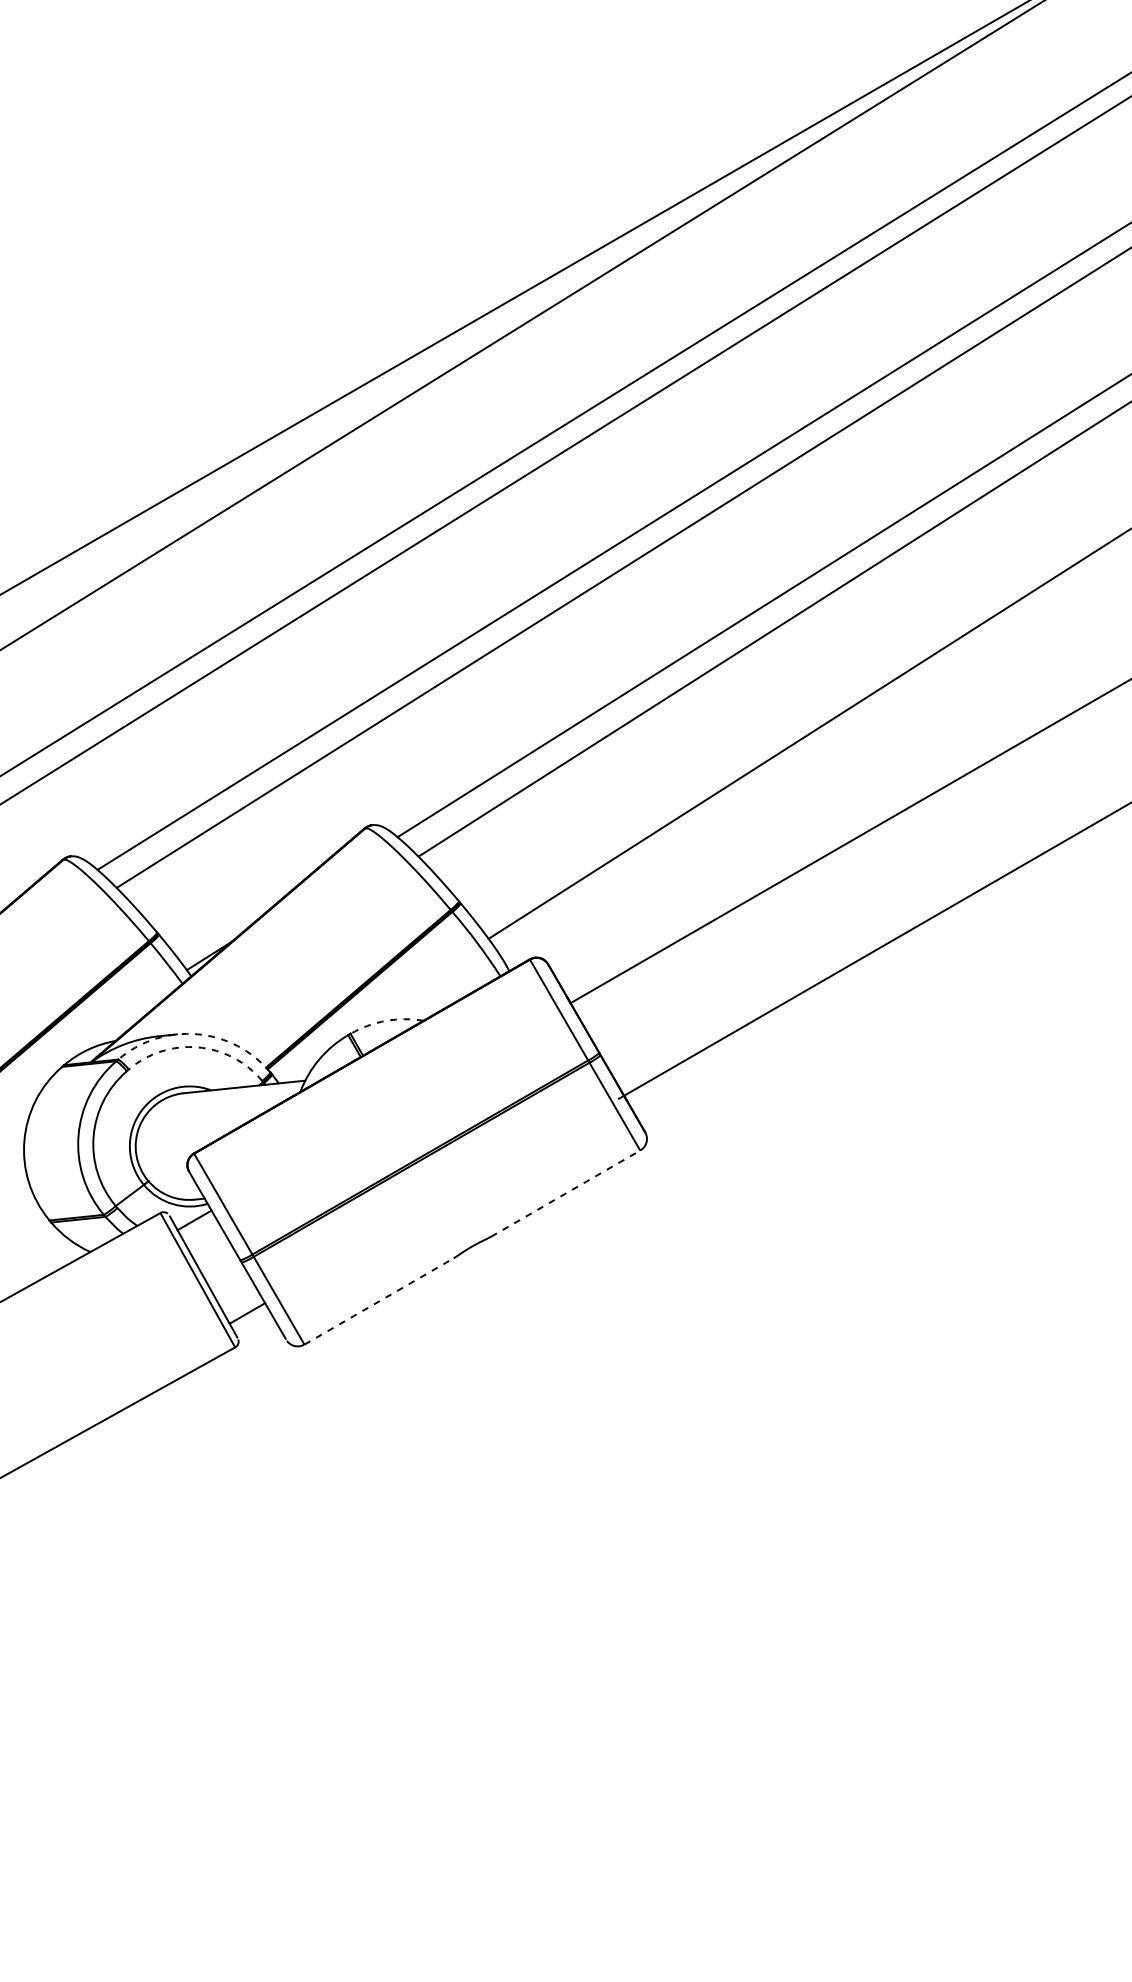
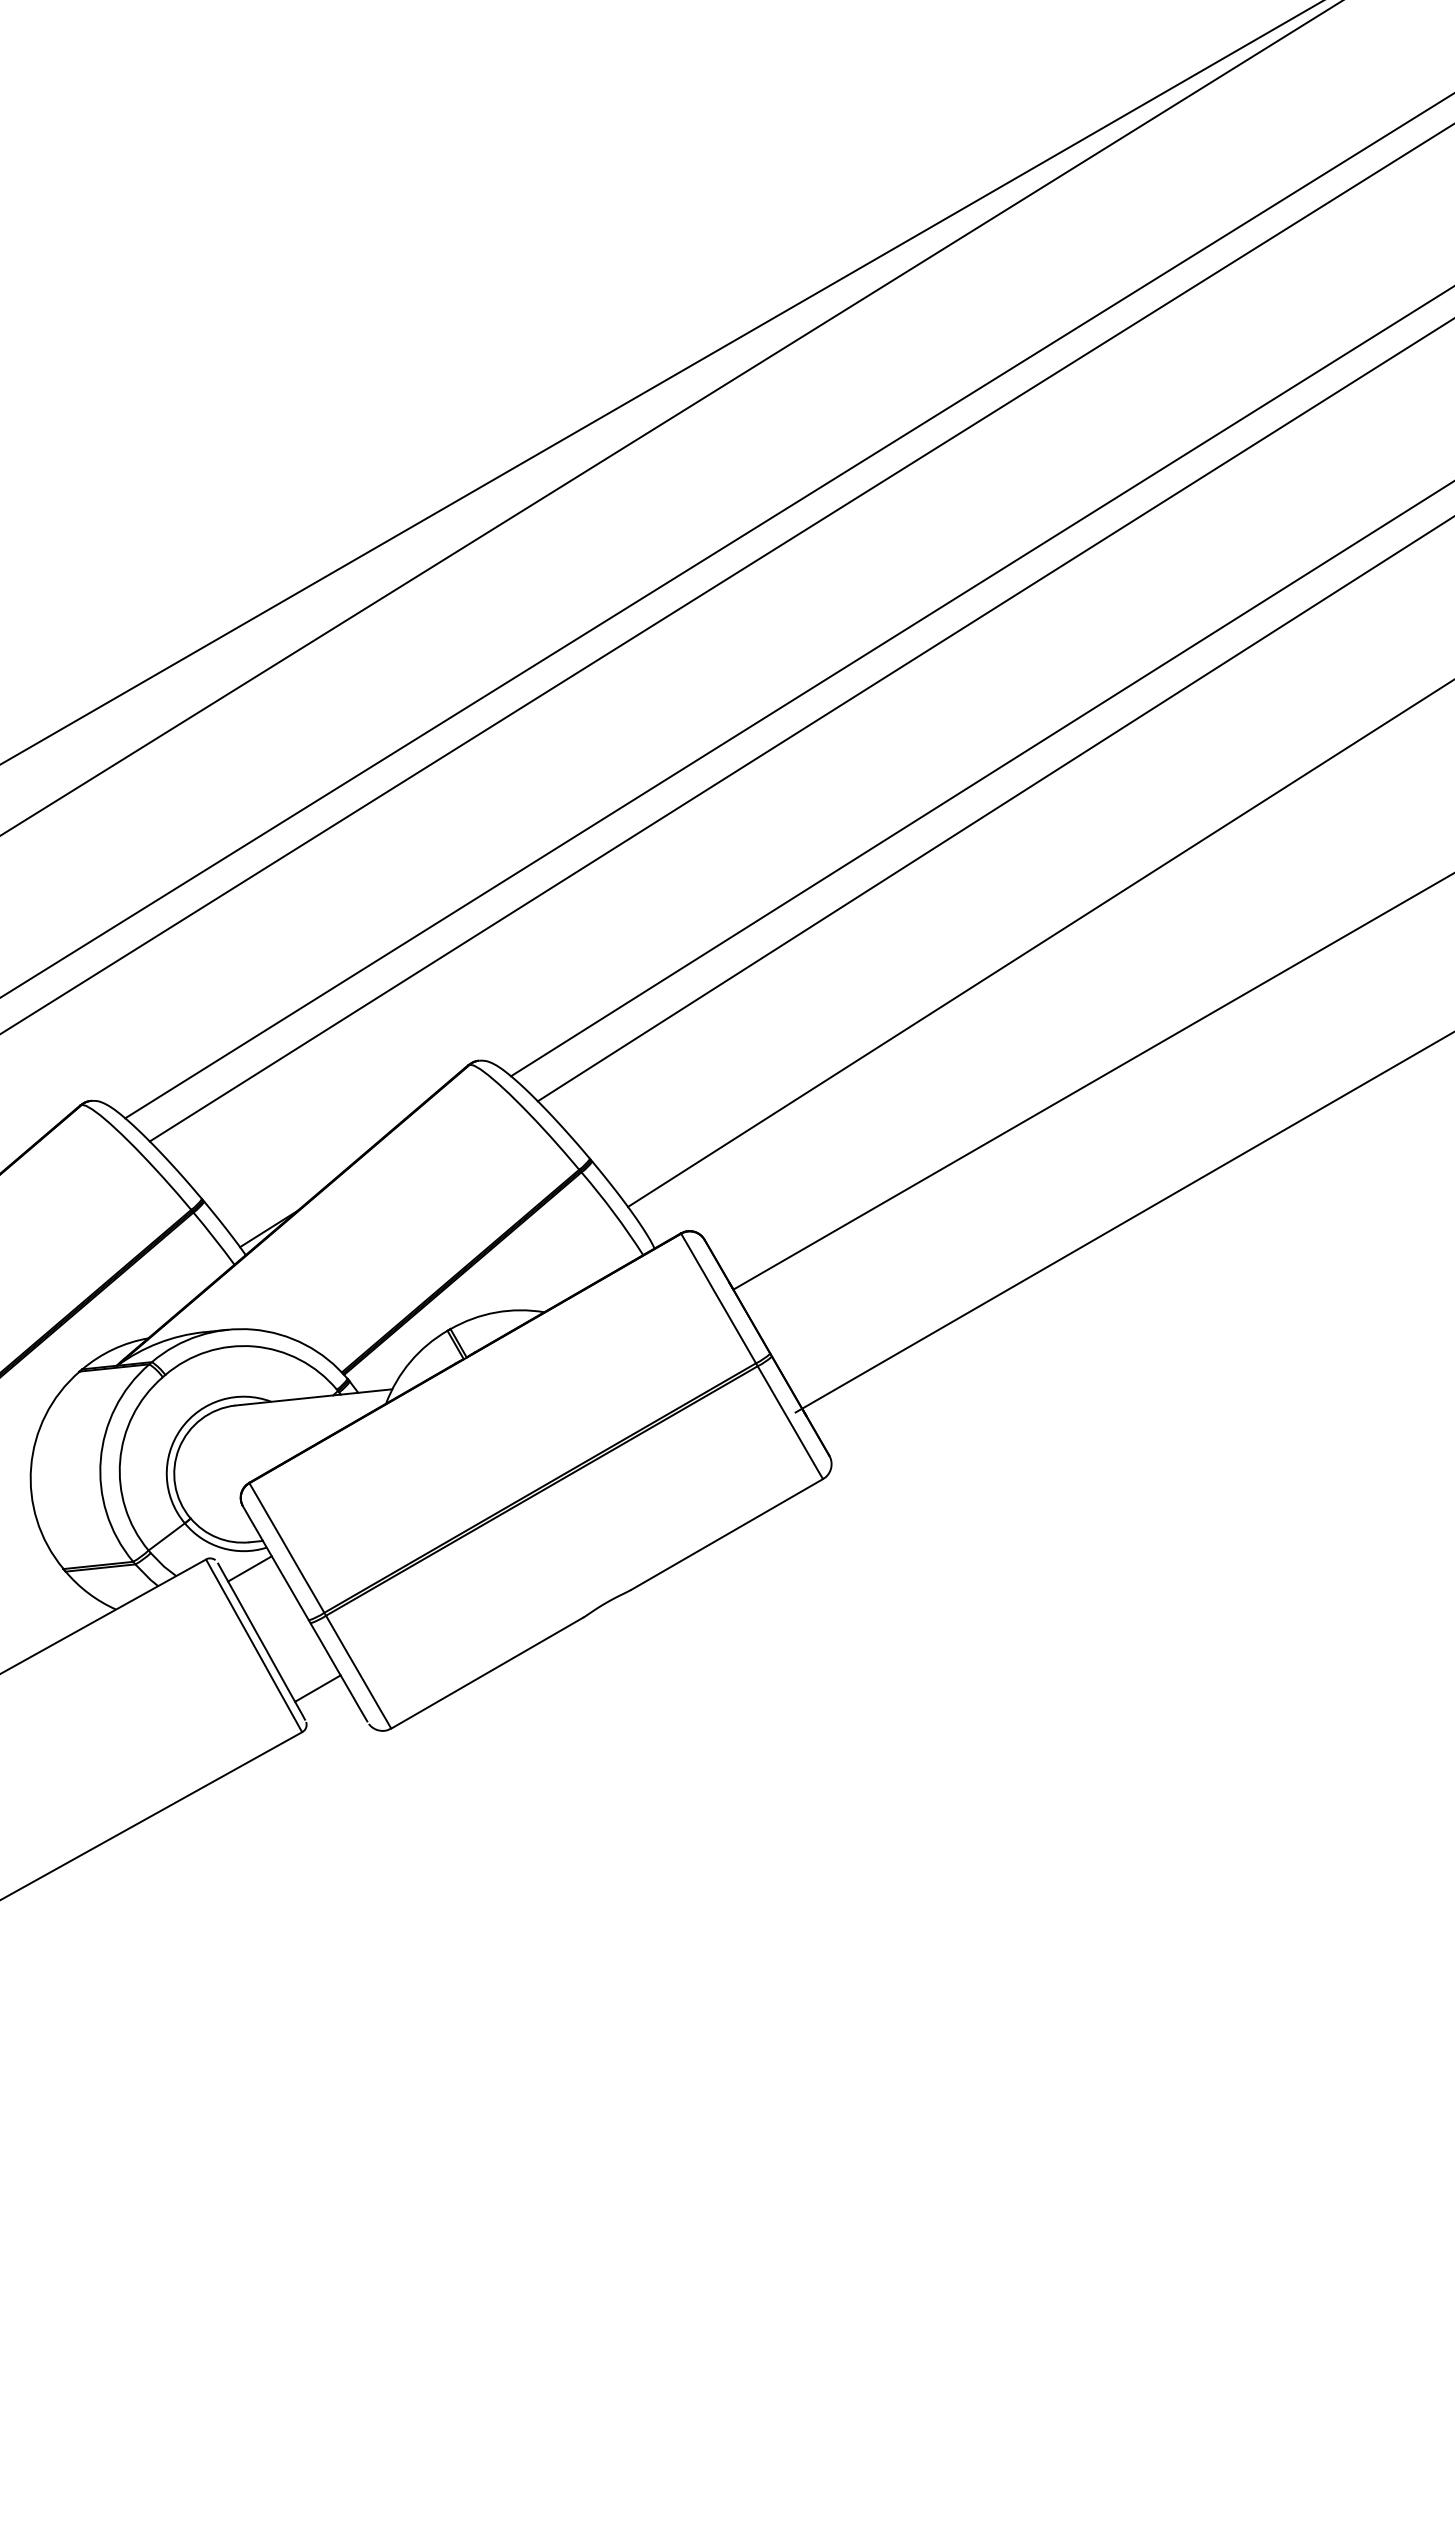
arc: (385, 1020) -> (495, 1312), dashed -> solid
arc: (197, 1034) -> (253, 1329), dashed -> solid
arc: (198, 1047) -> (254, 1346), dashed -> solid
line: (566, 1193) -> (727, 1534), dashed -> solid
line: (379, 1301) -> (487, 1673), dashed -> solid

